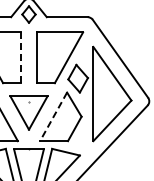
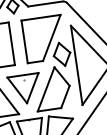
line: (21, 58) -> (12, 44), dashed -> solid
line: (53, 116) -> (46, 89), dashed -> solid

